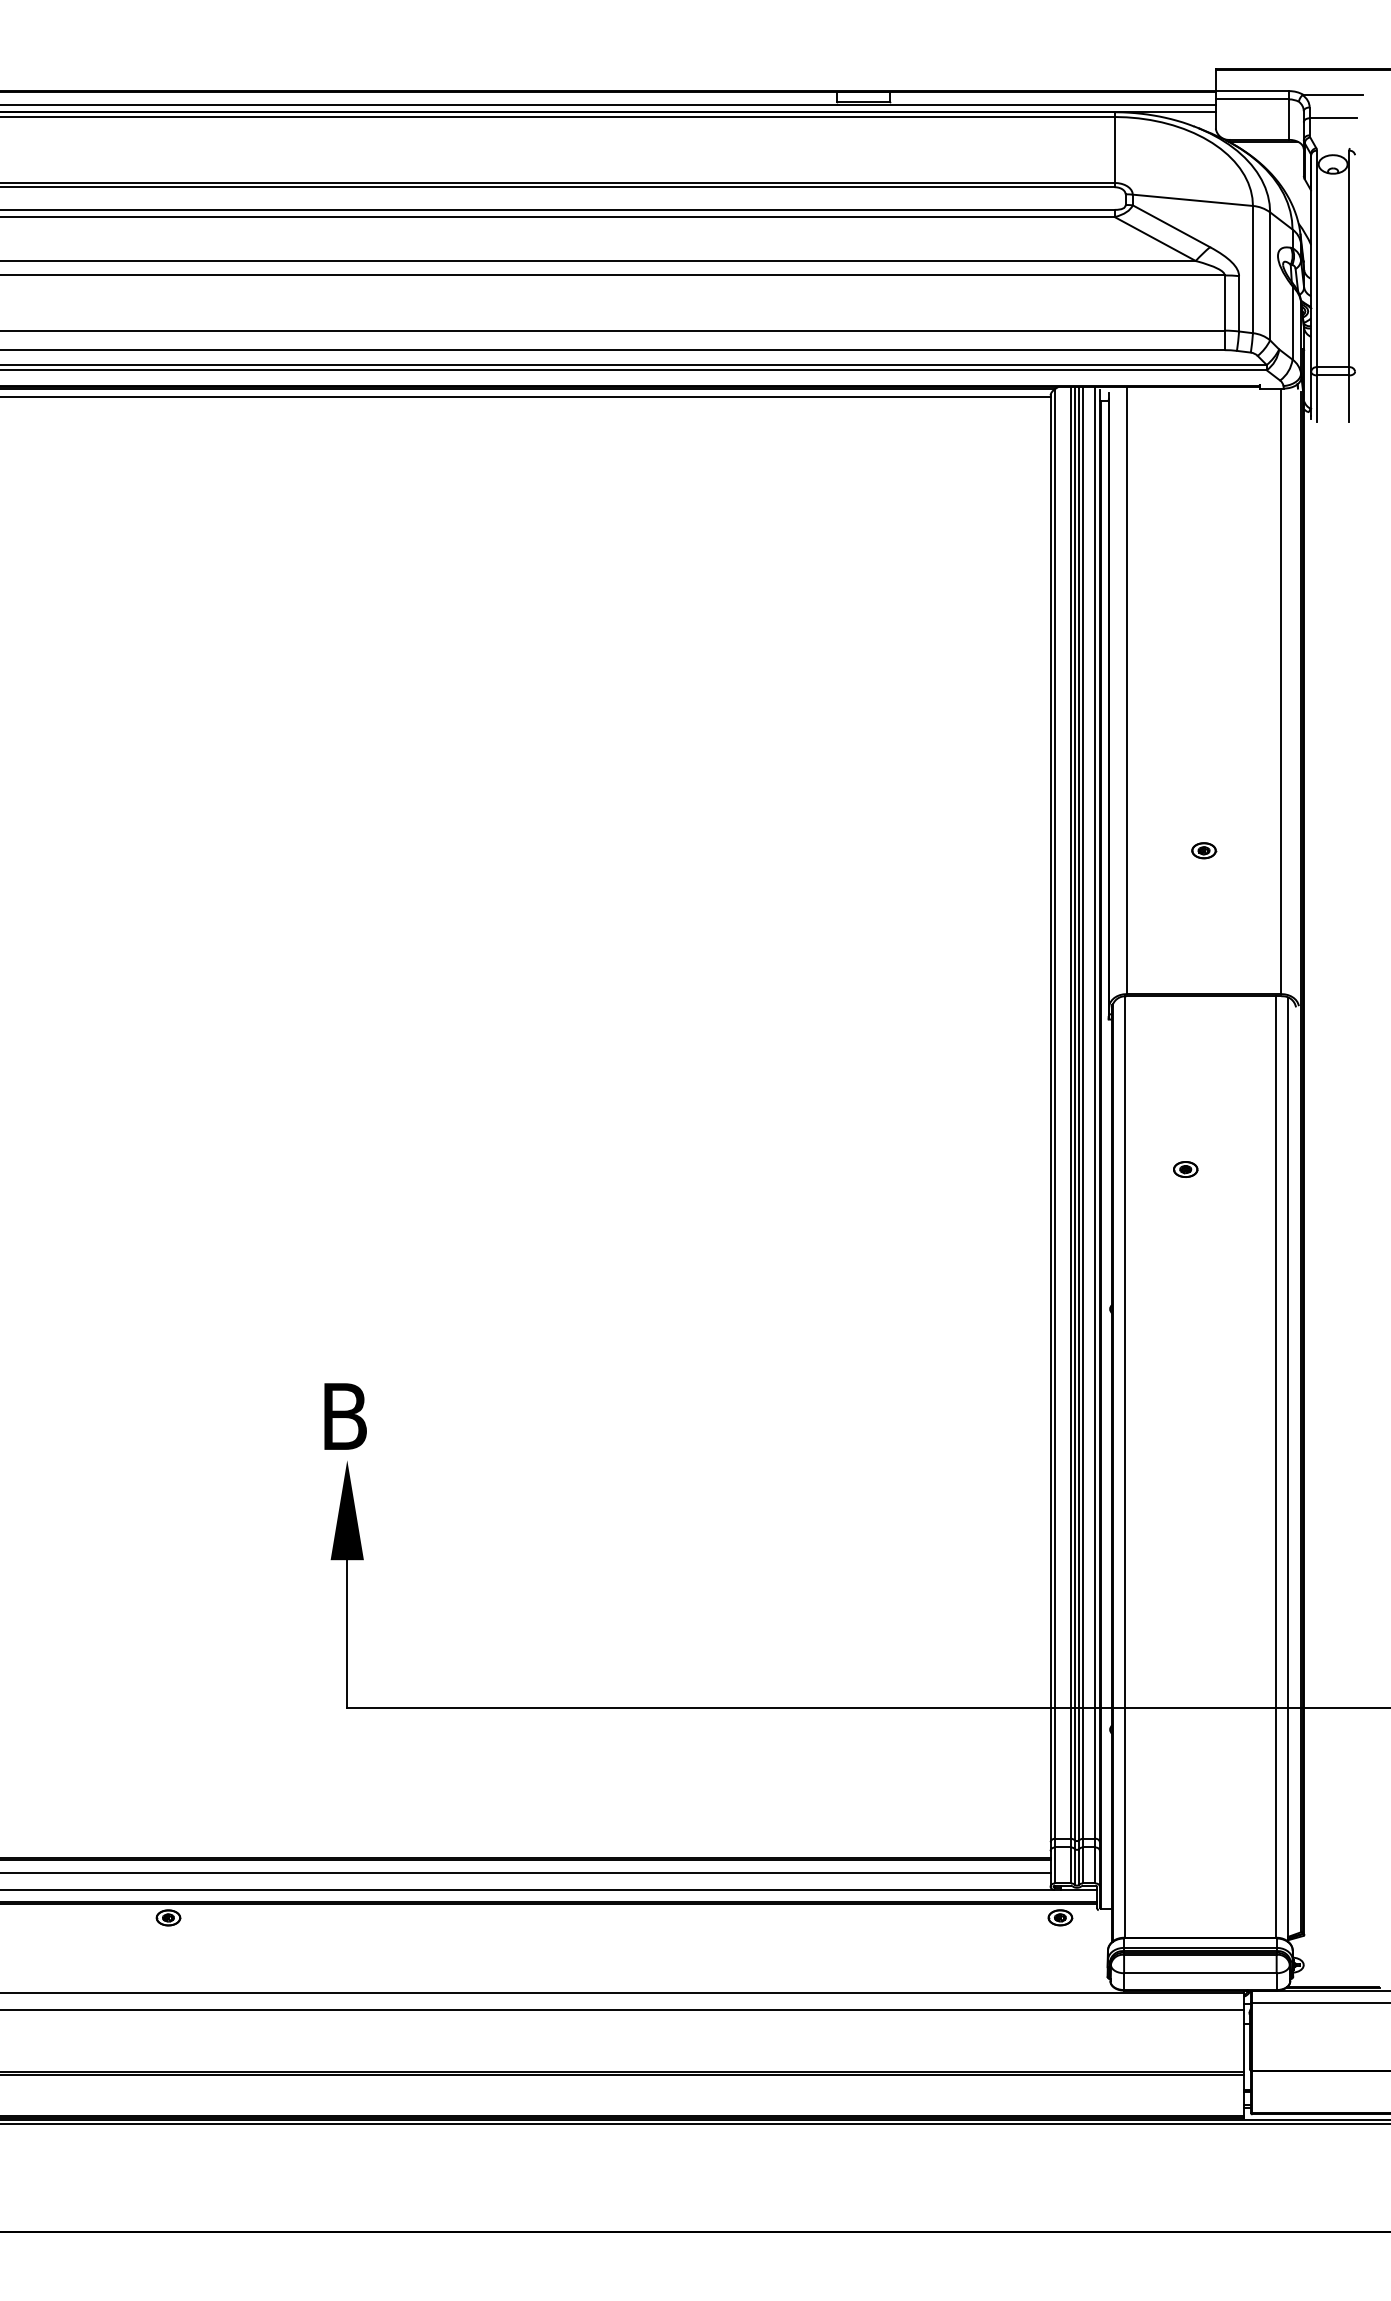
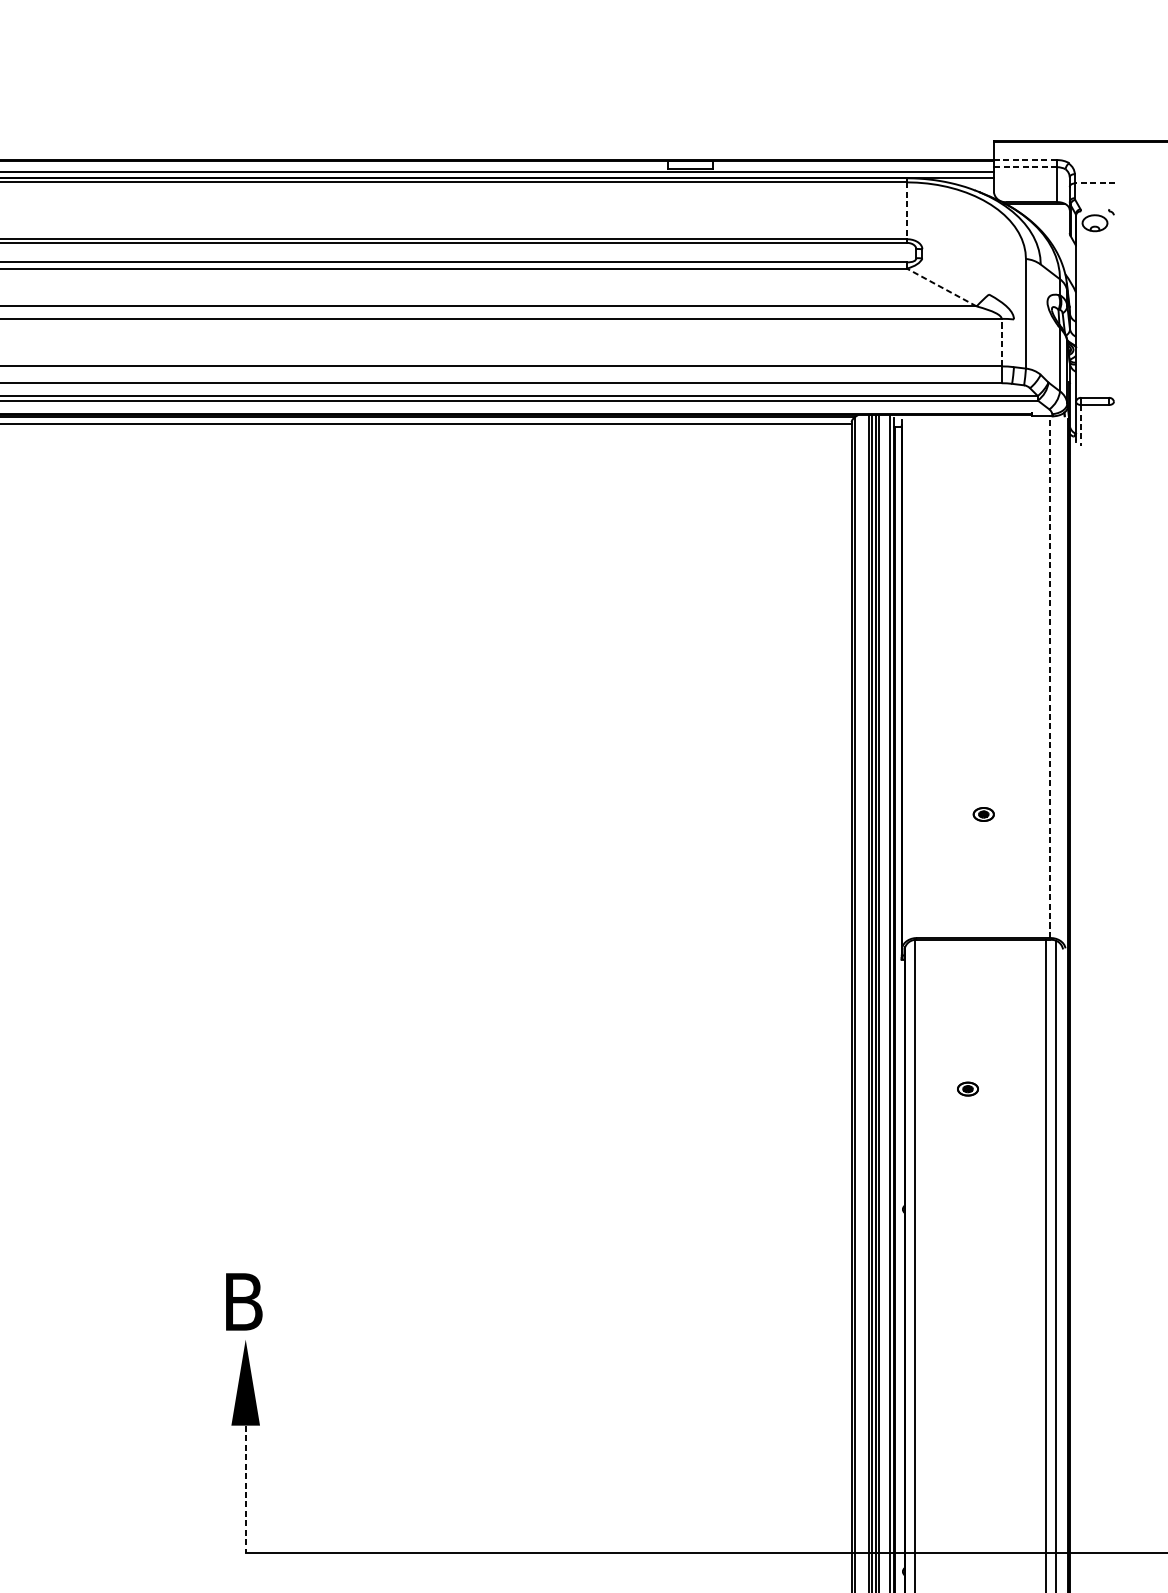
line: (1252, 91) -> (1025, 160), solid -> dashed
line: (1332, 94) -> (1094, 162), removed
line: (1252, 99) -> (1025, 167), solid -> dashed
line: (1332, 118) -> (1094, 183), solid -> dashed
line: (1114, 149) -> (906, 210), solid -> dashed
line: (1192, 199) -> (973, 253), removed
line: (1171, 226) -> (955, 276), removed
line: (1154, 238) -> (941, 287), solid -> dashed
line: (1317, 258) -> (1081, 304), removed
line: (1349, 258) -> (1109, 304), removed
line: (1270, 276) -> (1041, 319), removed
line: (1224, 303) -> (1001, 343), solid -> dashed
line: (1239, 303) -> (1014, 343), removed
line: (1317, 398) -> (1081, 424), solid -> dashed
line: (1349, 398) -> (1109, 424), removed
line: (1126, 690) -> (917, 676), removed
line: (1281, 691) -> (1050, 677), solid -> dashed
line: (347, 1634) -> (245, 1489), solid -> dashed

